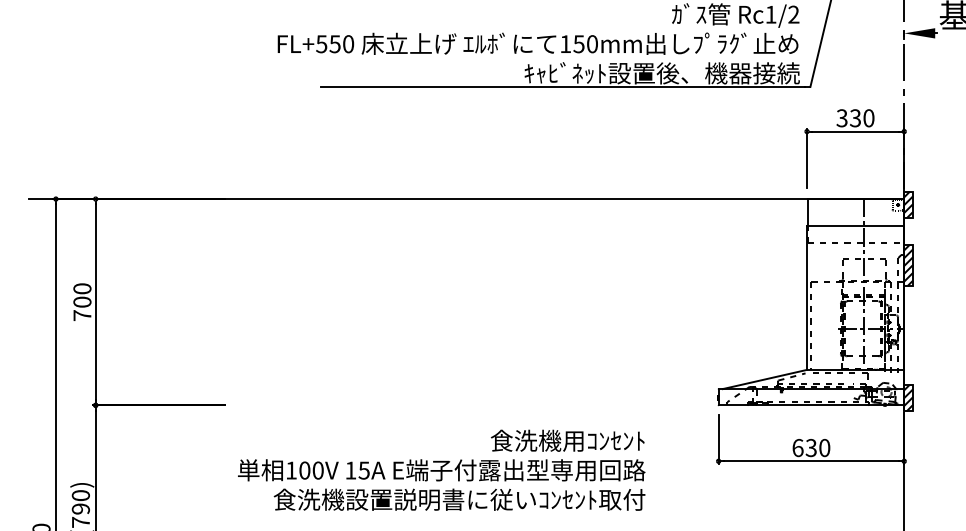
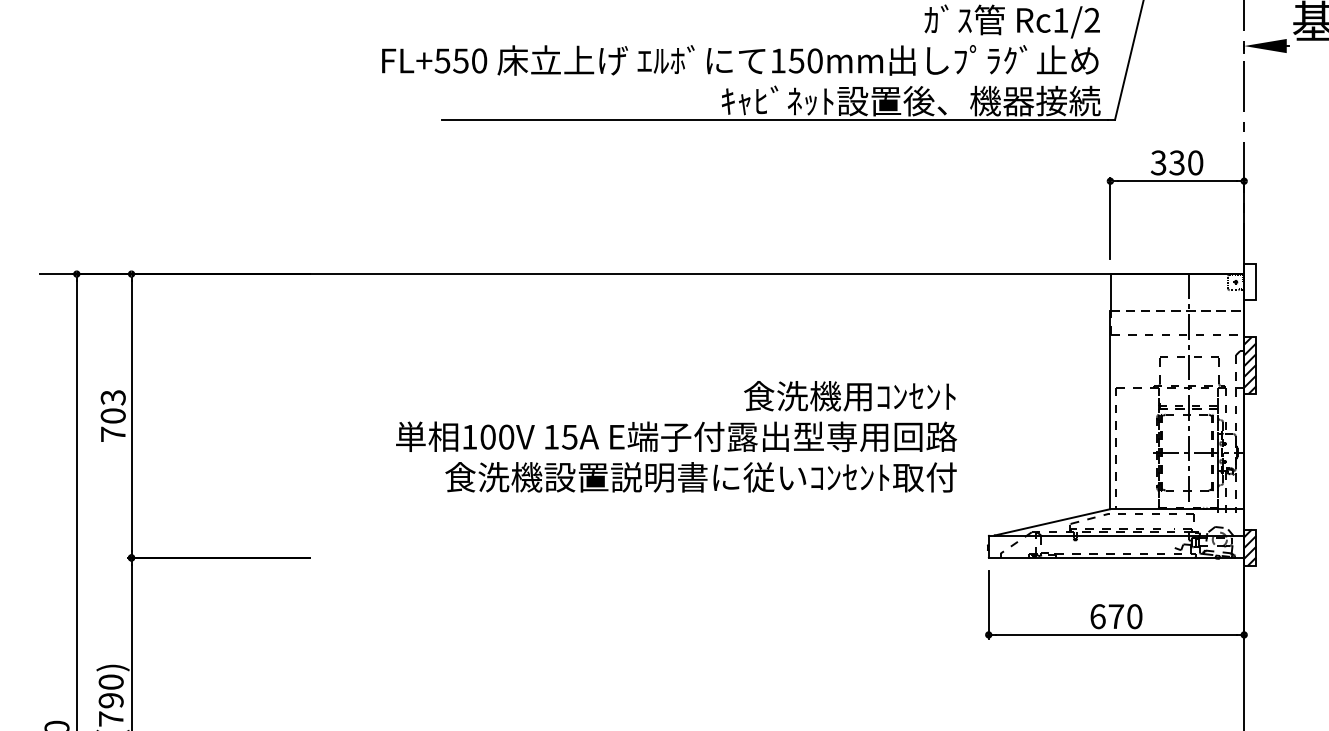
hatch: (908, 204) -> (1250, 281), removed
line: (855, 225) -> (1177, 310), solid -> dashed
text: (82, 288) -> (113, 397), 700 -> 703
text: (810, 447) -> (1115, 615), 630 -> 670
text: (441, 469) -> (676, 435), moved

